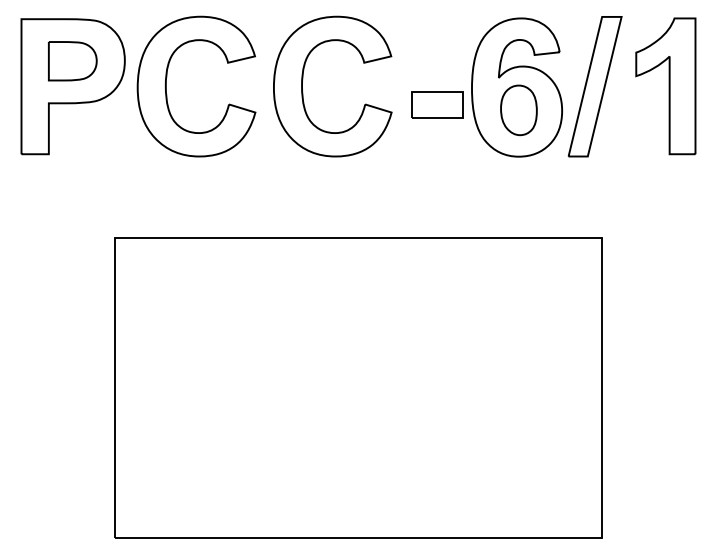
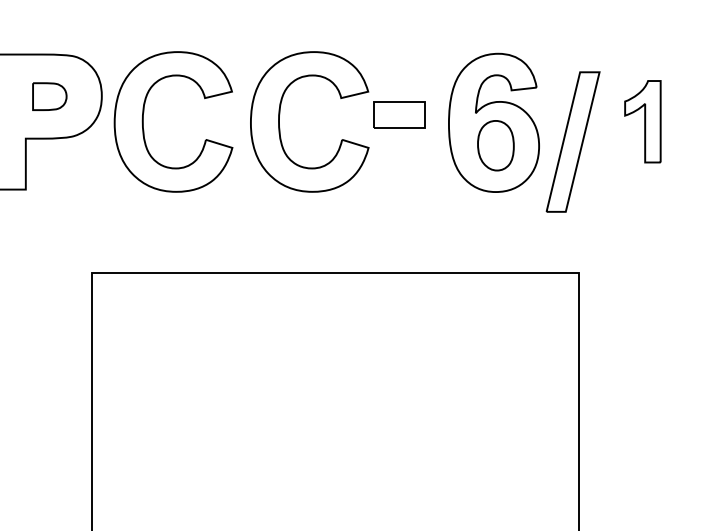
part: (72, 61) -> (49, 96), size x0.7
part: (594, 86) -> (572, 141), moved
part: (665, 86) -> (642, 121), size x0.6
part: (437, 104) -> (399, 113), moved

